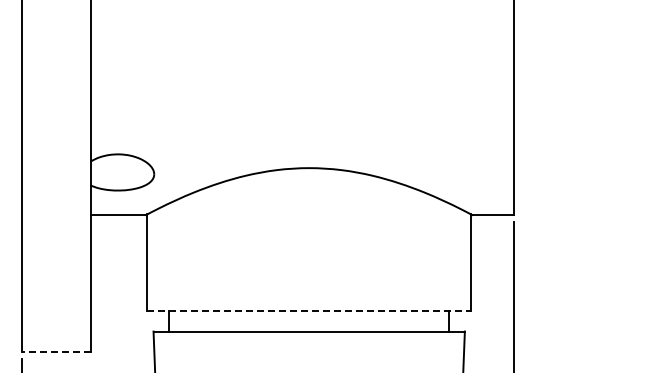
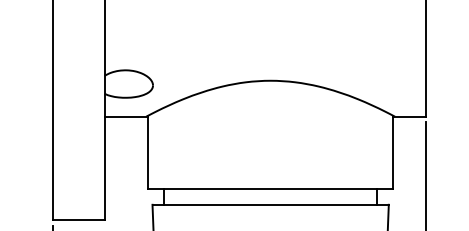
line: (309, 311) -> (270, 189), dashed -> solid
line: (56, 352) -> (78, 220), dashed -> solid

